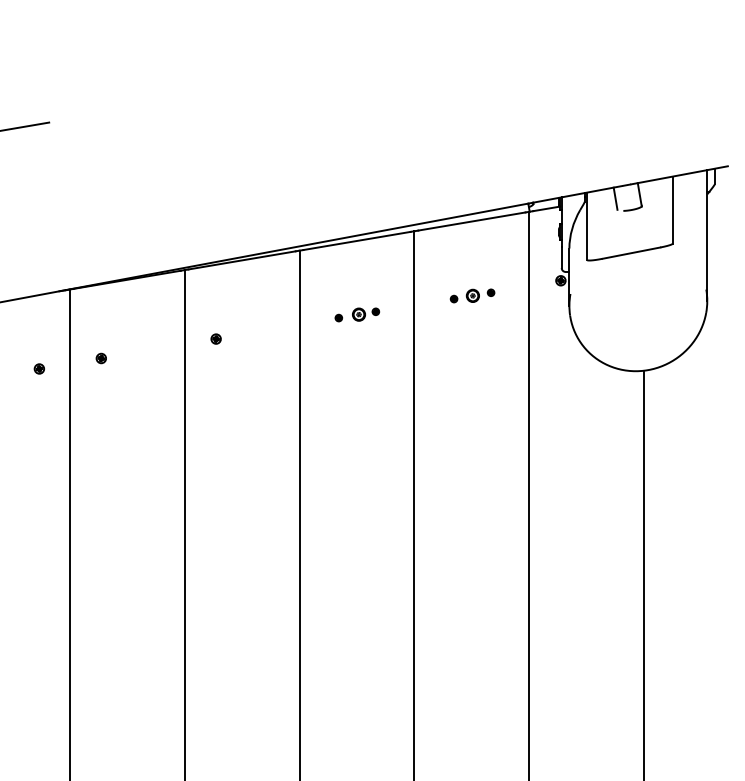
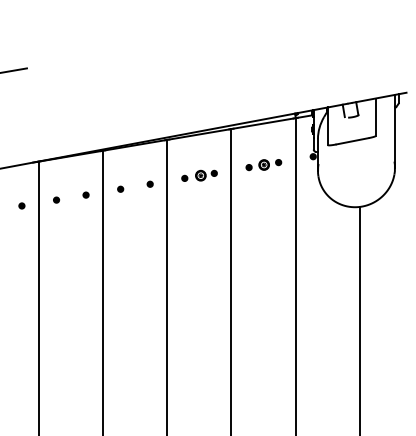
part: (471, 296) -> (263, 165), size x1.43
part: (357, 314) -> (199, 175), size x1.43
part: (267, 328) -> (149, 183), added
part: (153, 348) -> (85, 194), added

